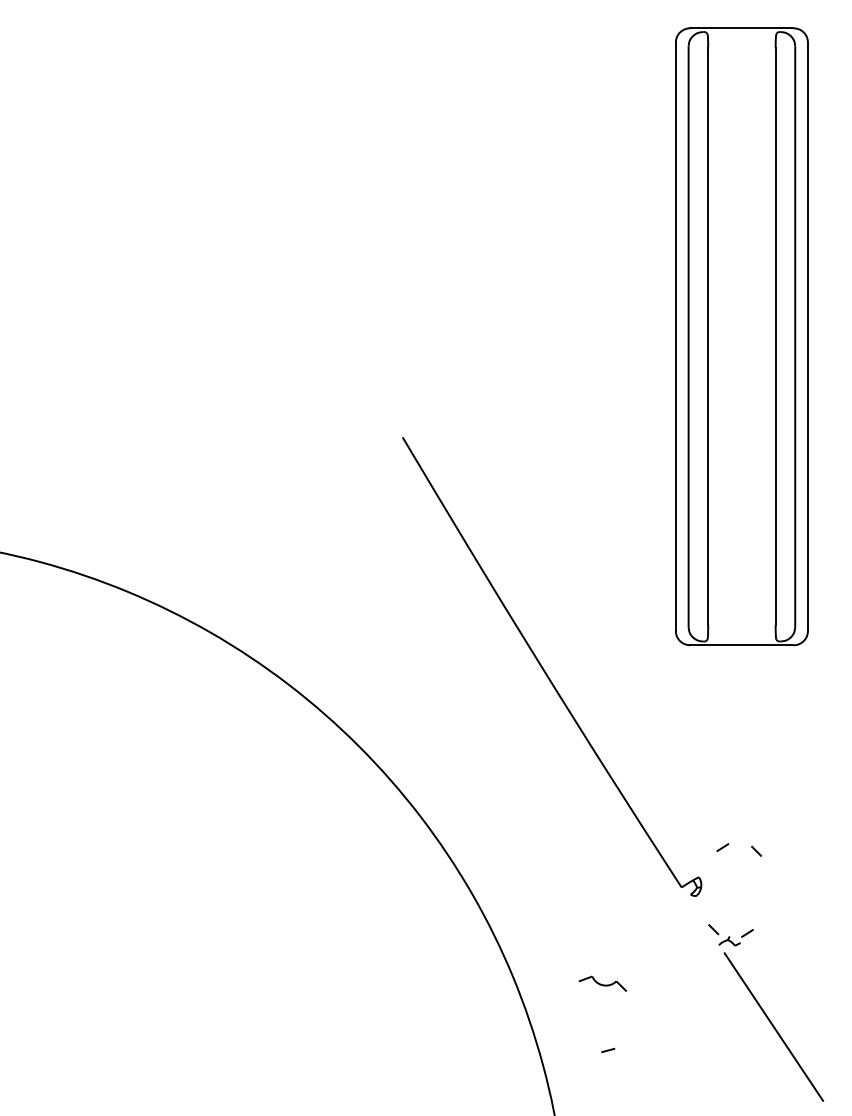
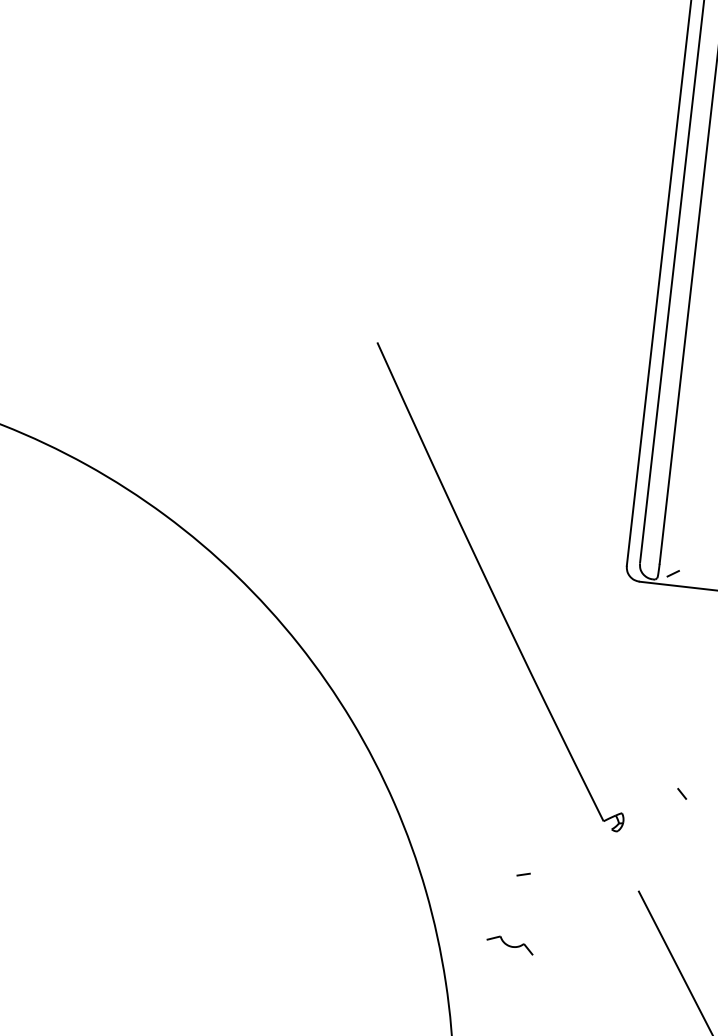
line: (722, 847) -> (672, 573), moved
part: (730, 935) -> (646, 874), removed
part: (602, 983) -> (509, 944), moved
line: (608, 1049) -> (524, 873), moved

